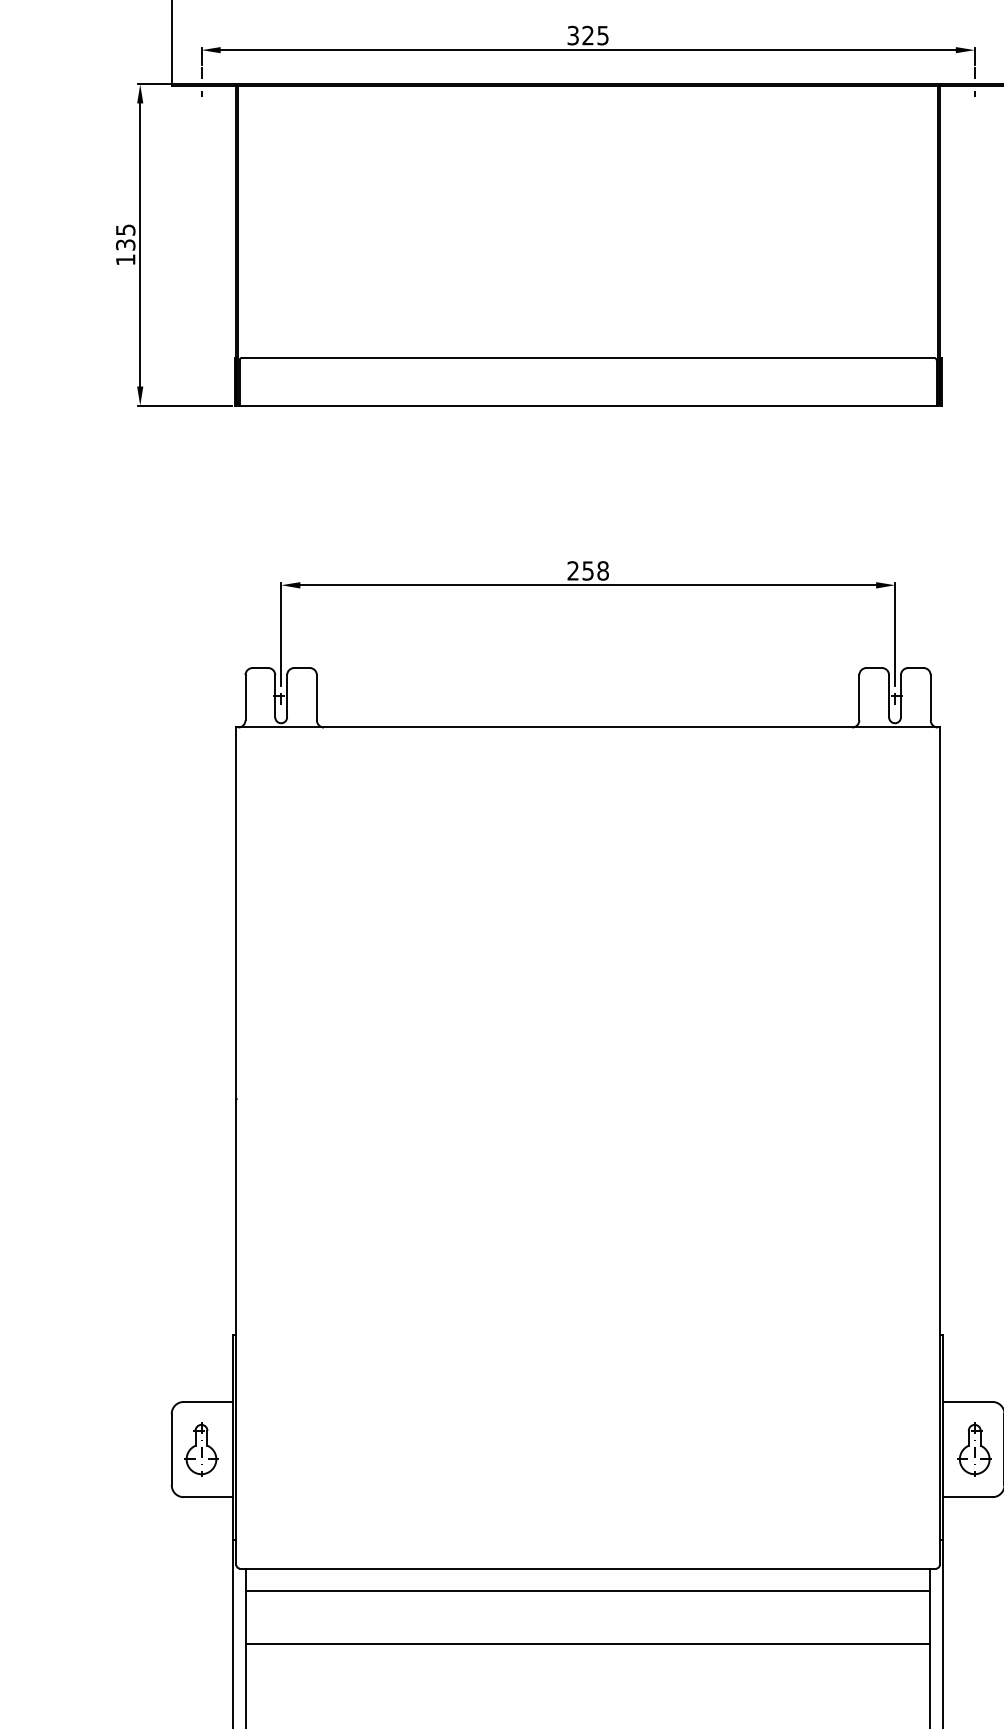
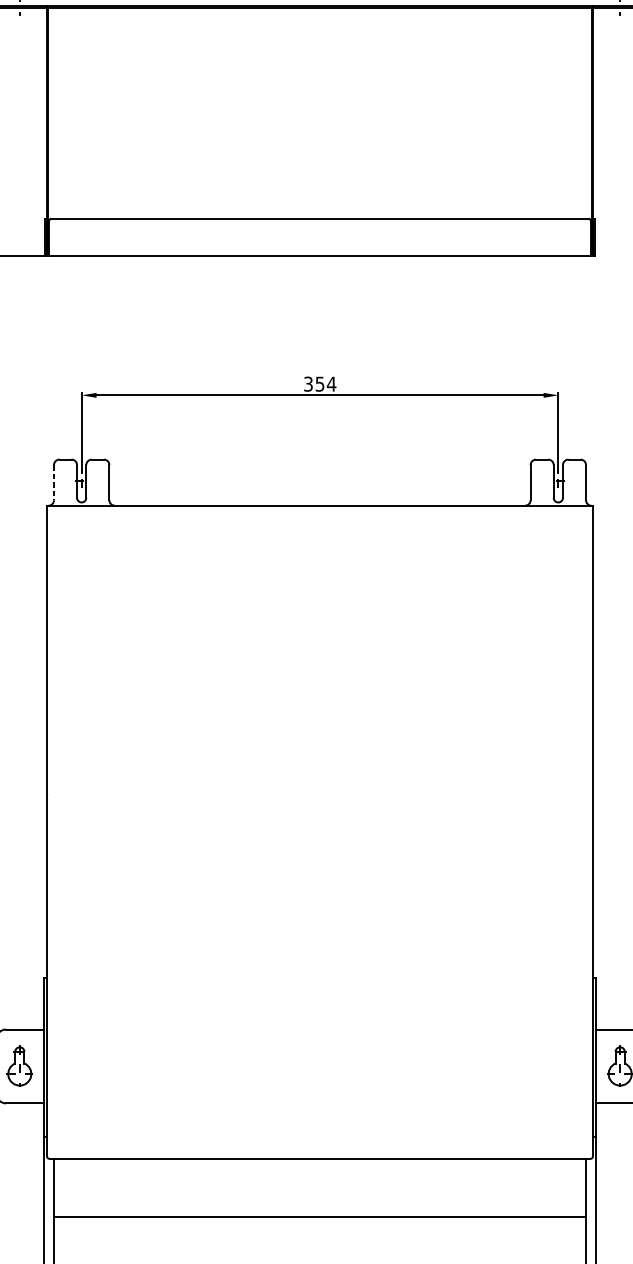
text: (588, 570) -> (320, 383), 258 -> 354
line: (245, 697) -> (53, 482), solid -> dashed
line: (588, 1590) -> (320, 1175), removed

